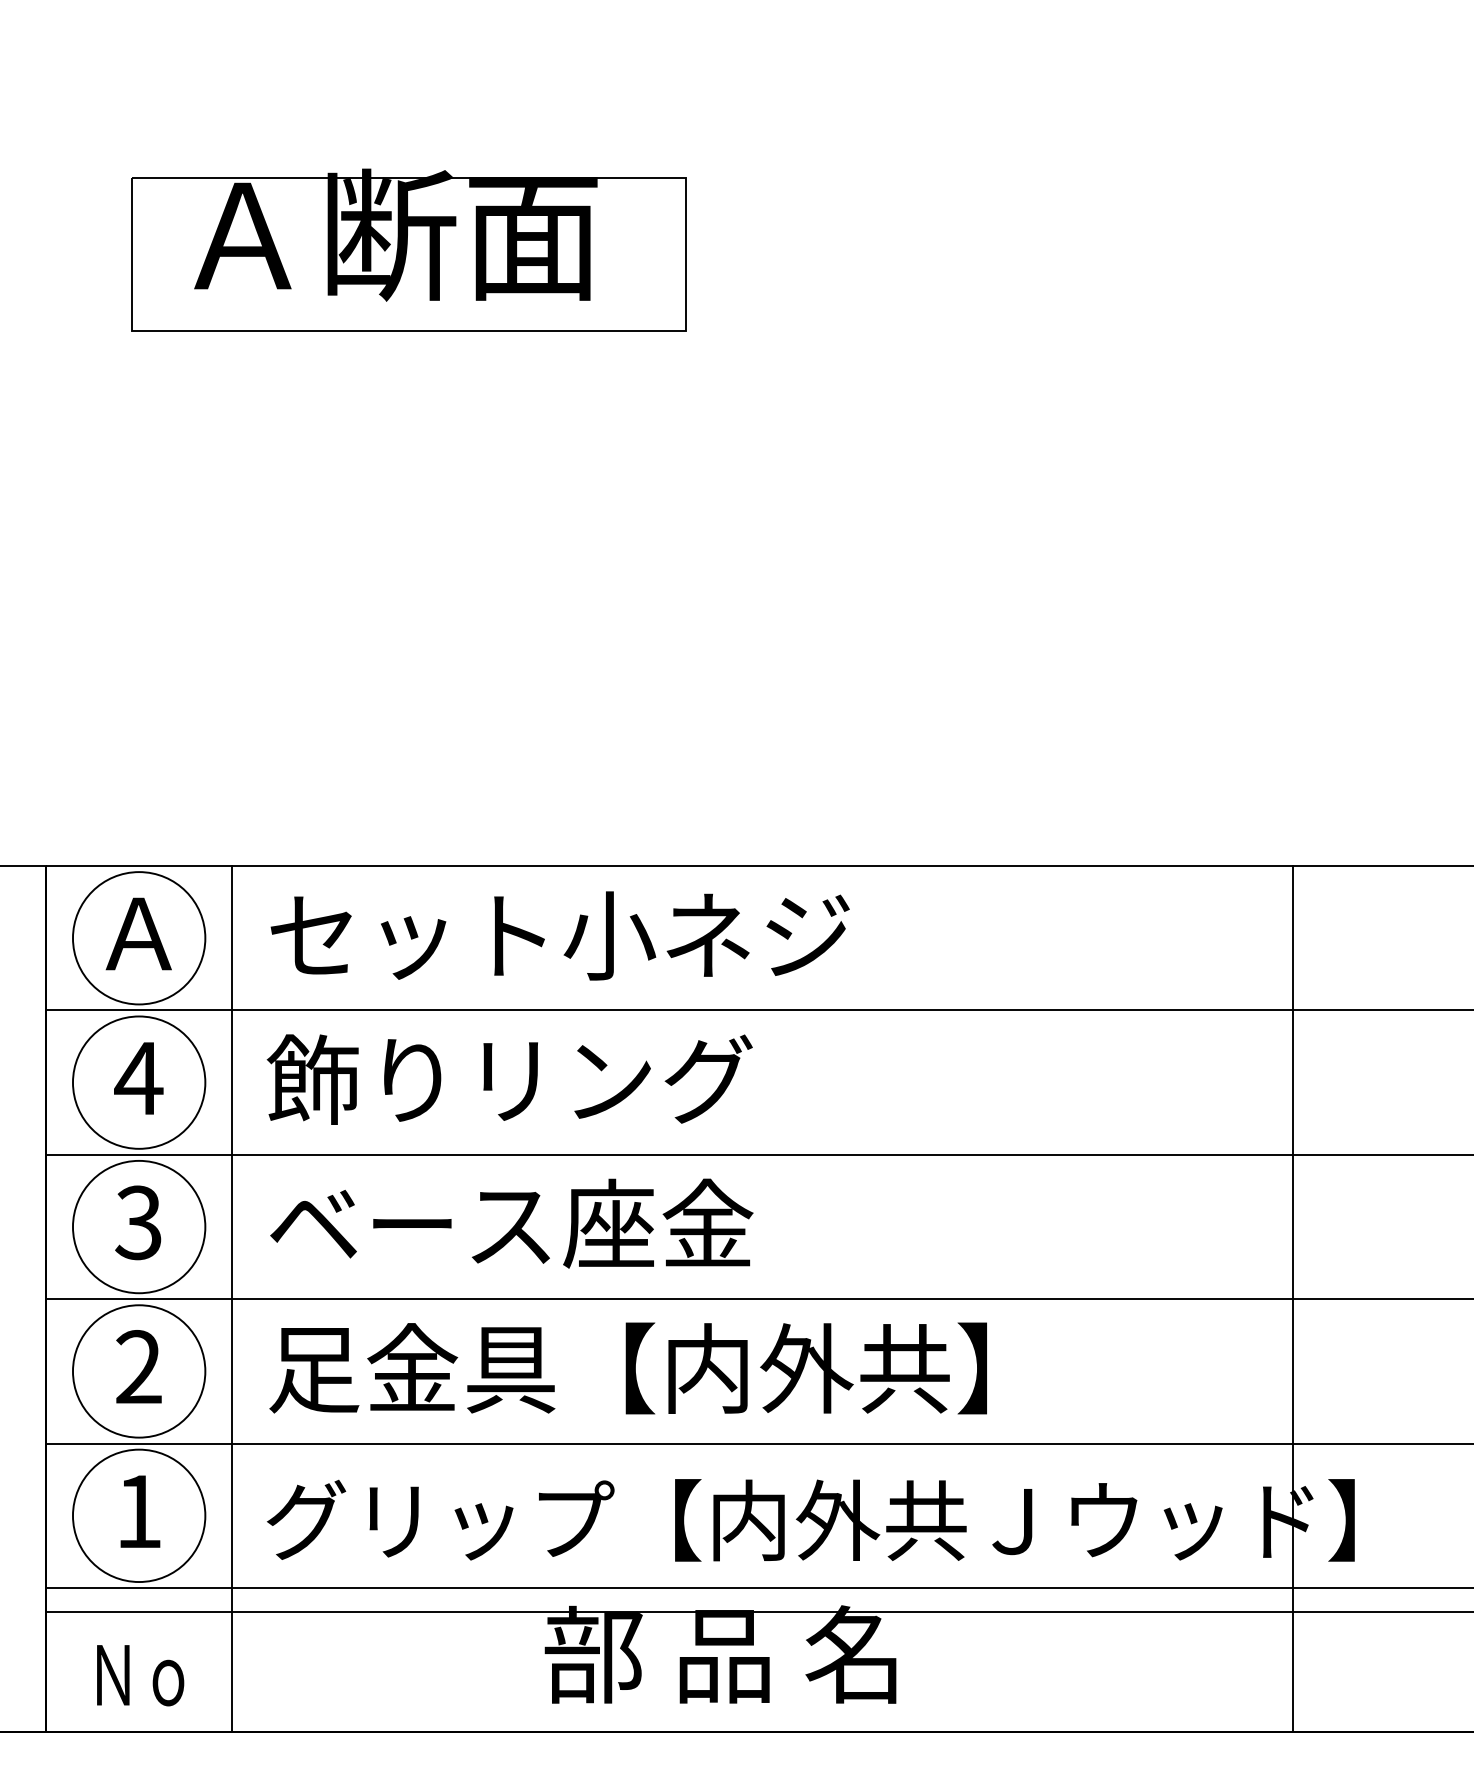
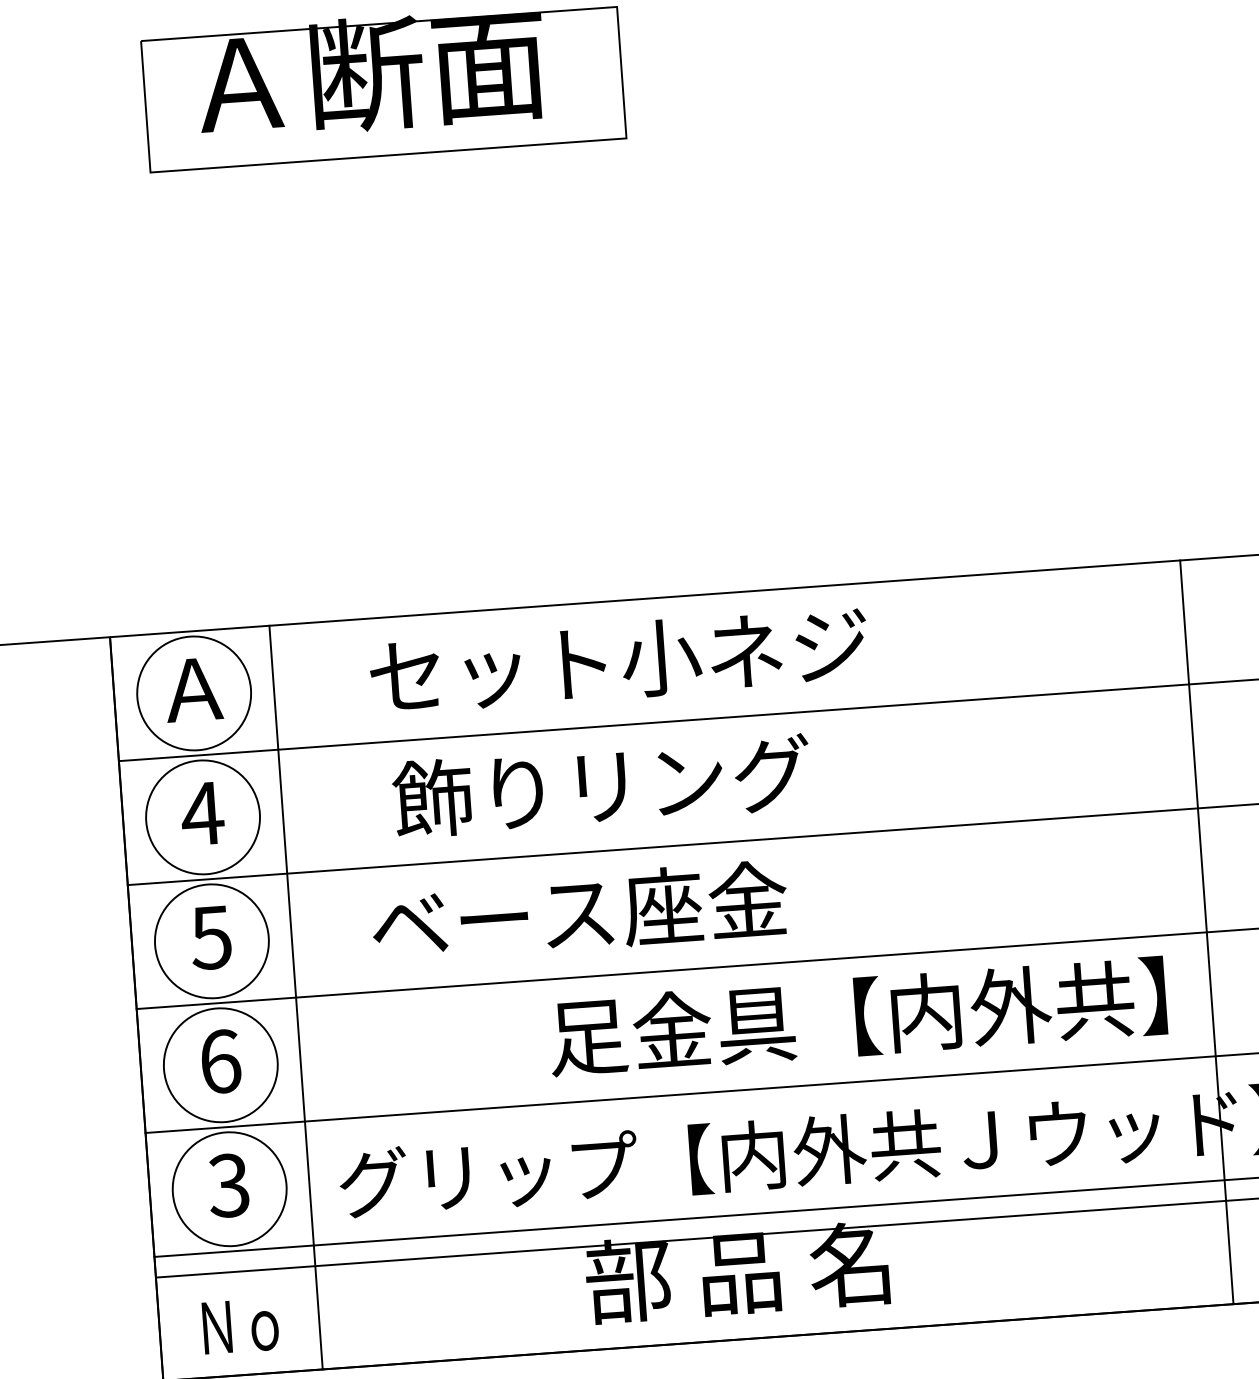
text: (559, 935) -> (618, 660), moved
text: (509, 1079) -> (601, 786), moved
text: (137, 1222) -> (210, 937), 3 -> 5
text: (511, 1223) -> (579, 911), moved
text: (139, 1367) -> (220, 1061), 2 -> 6
text: (627, 1368) -> (856, 1017), moved
text: (138, 1511) -> (228, 1185), 1 -> 3

